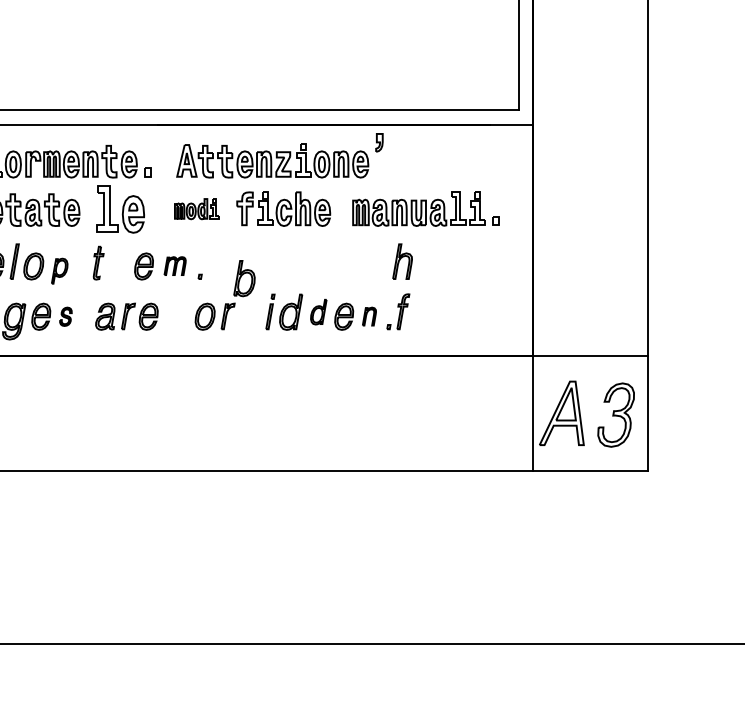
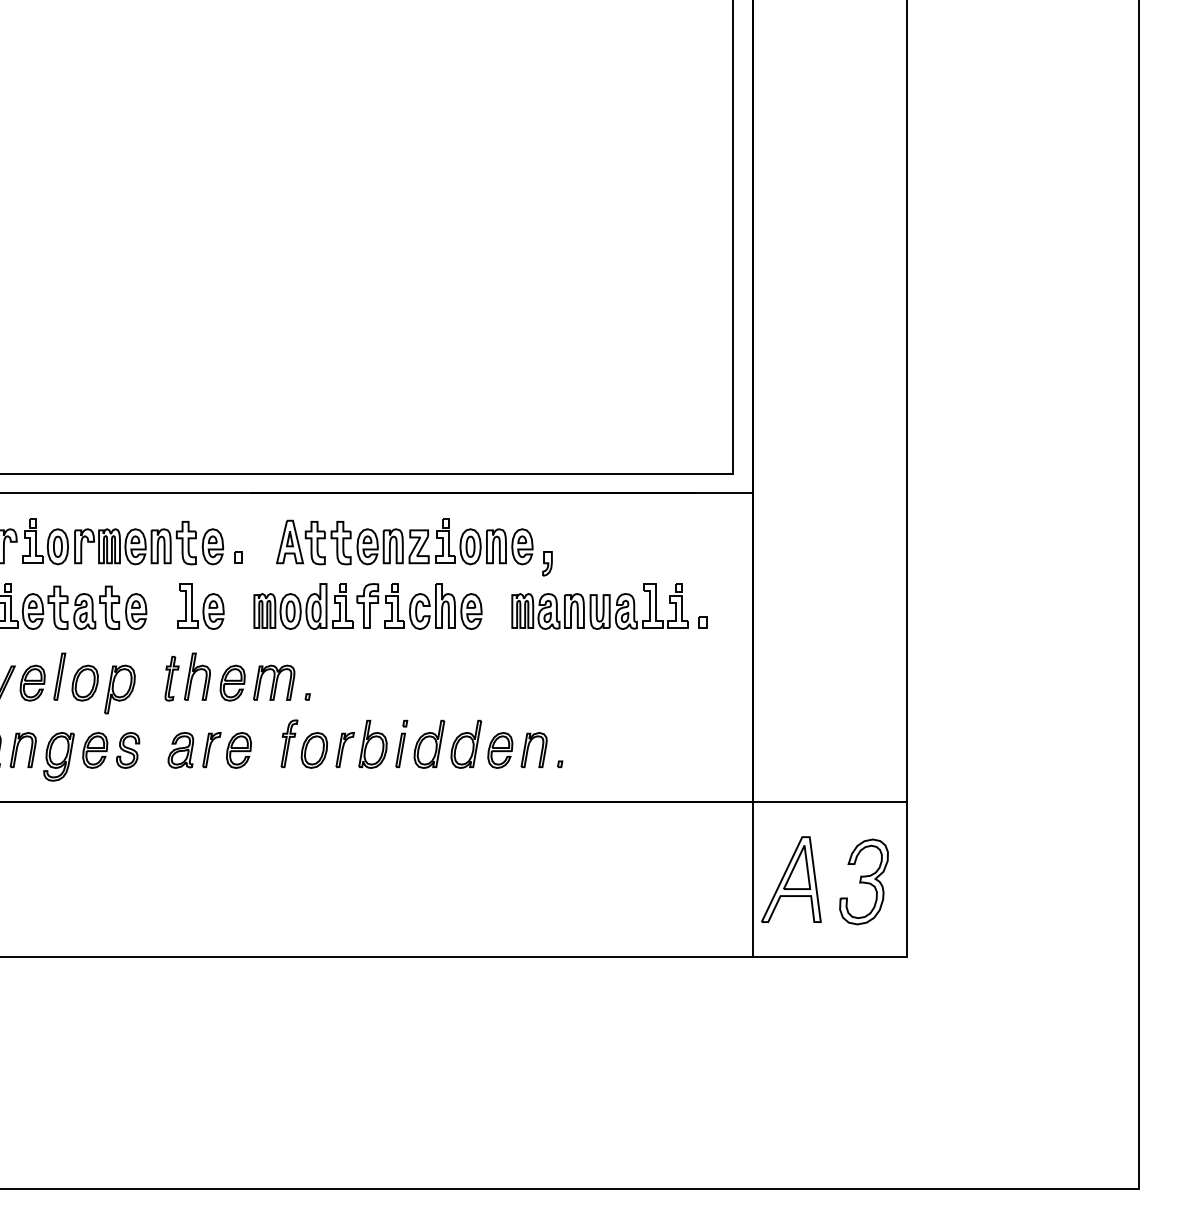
part: (379, 142) -> (547, 563), moved
part: (119, 209) -> (200, 606), size x0.71
part: (196, 209) -> (303, 606), size x1.67
part: (402, 261) -> (197, 676), moved
part: (175, 265) -> (274, 682), size x1.43
part: (59, 271) -> (119, 689), size x1.43
part: (244, 277) -> (372, 743), moved
part: (318, 311) -> (466, 743), size x1.43
part: (403, 311) -> (289, 743), moved
part: (66, 316) -> (128, 750), size x1.43
part: (368, 316) -> (533, 750), size x1.43

